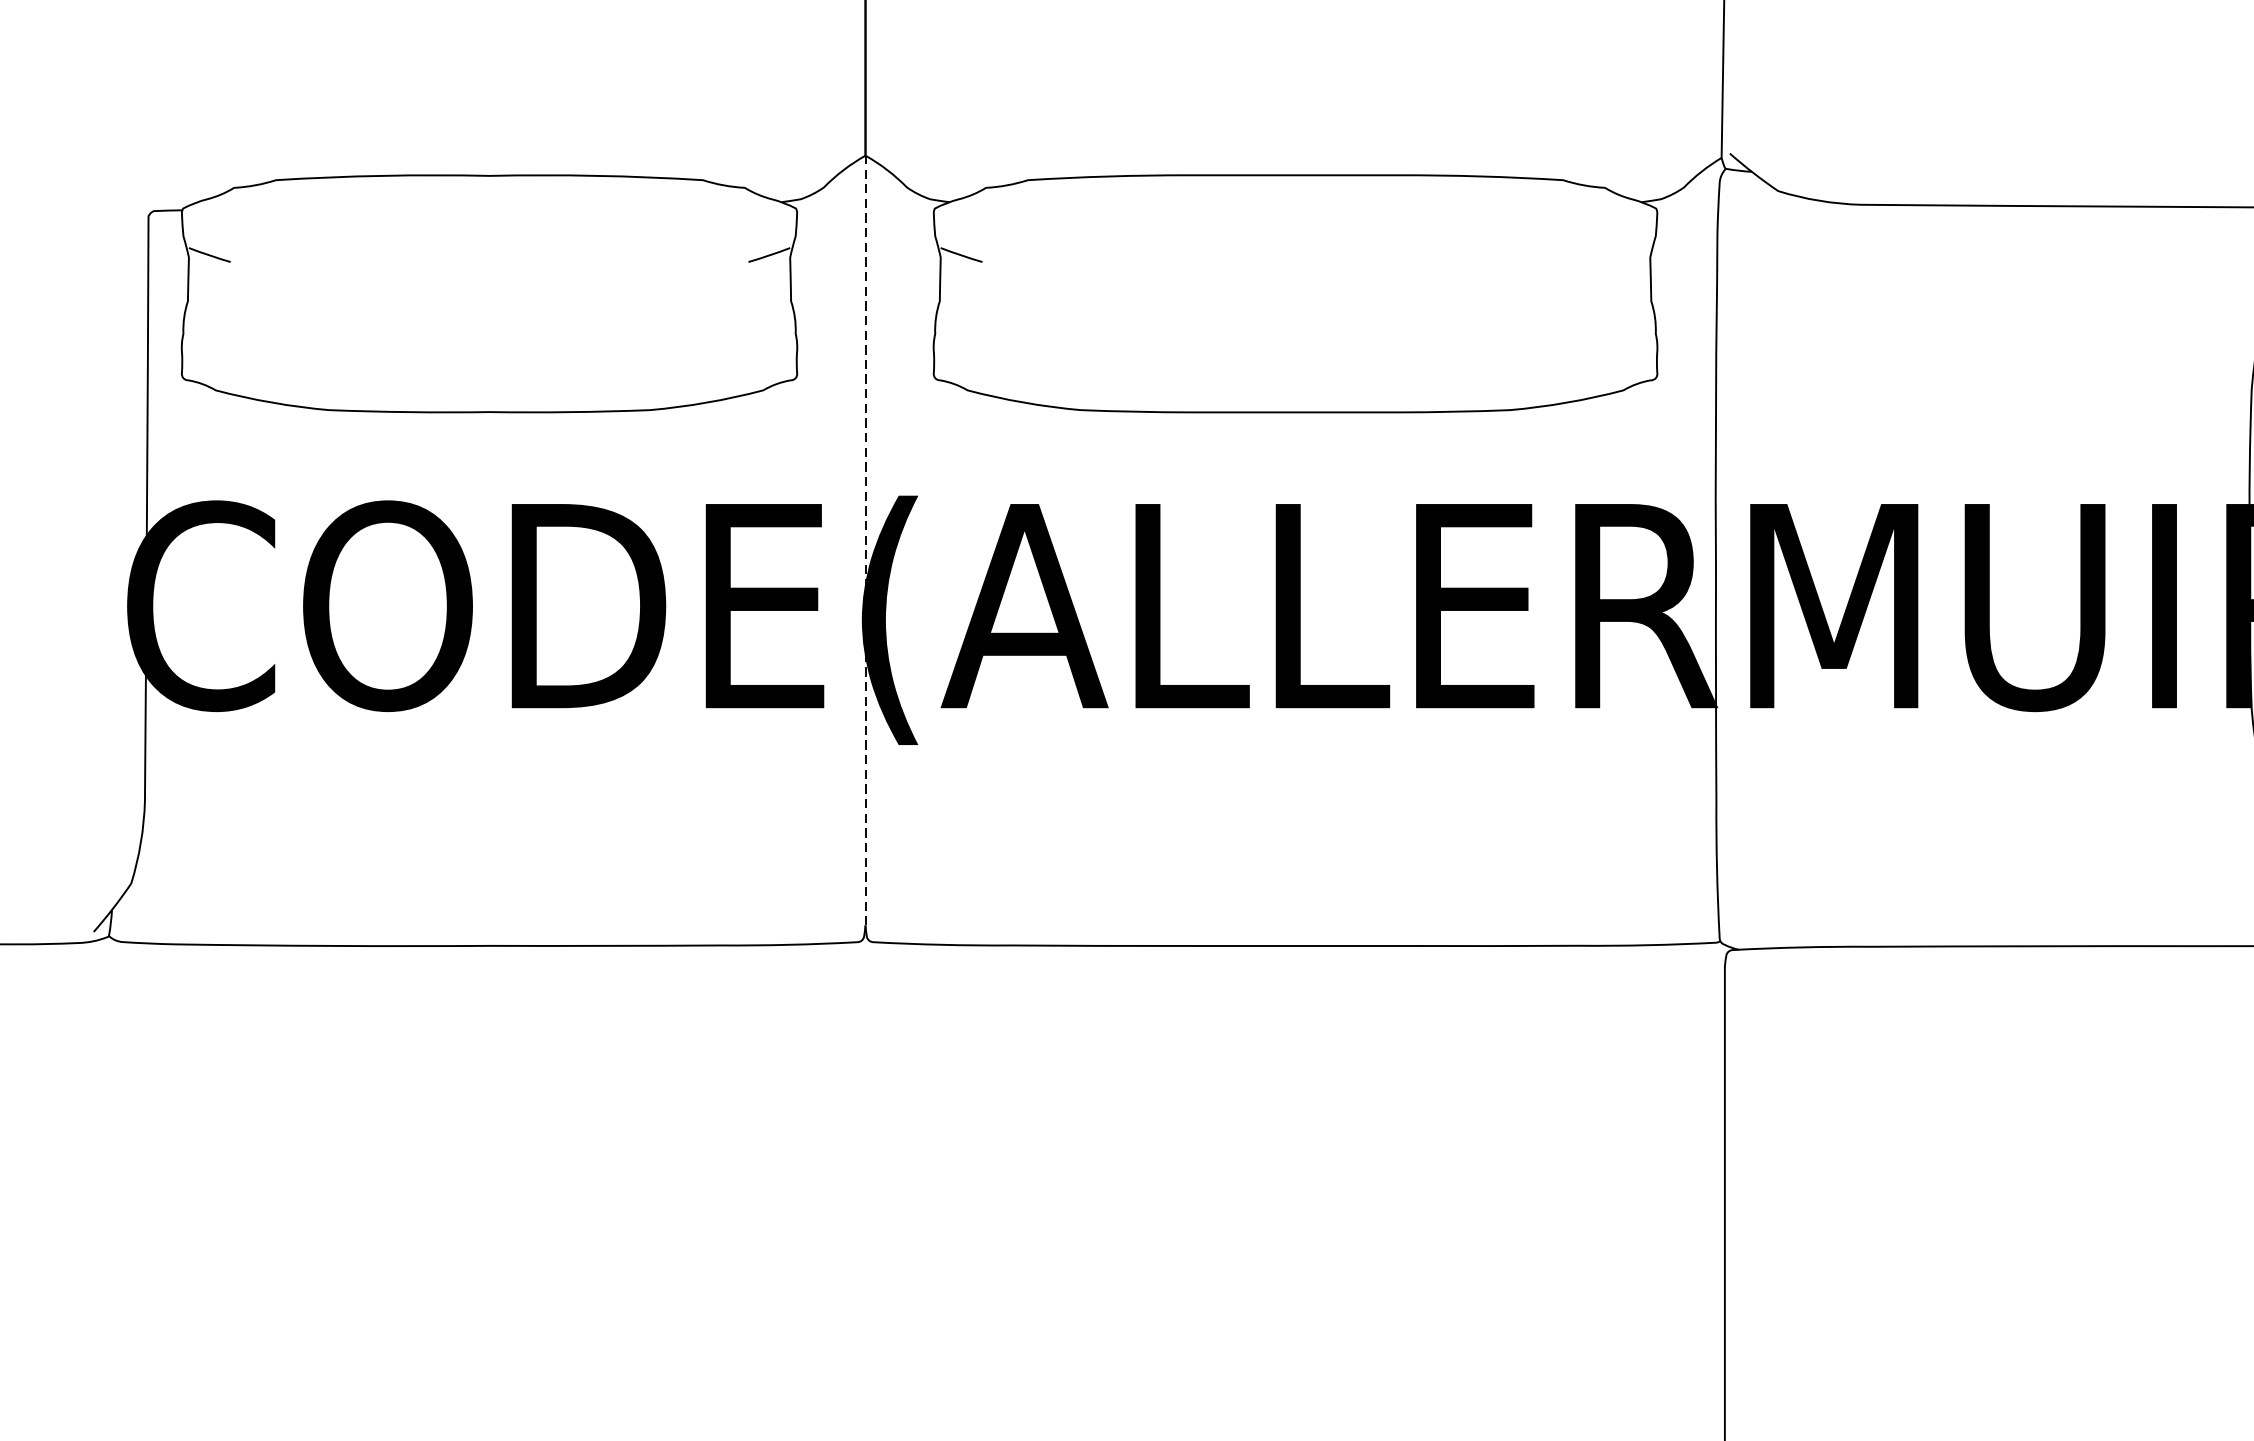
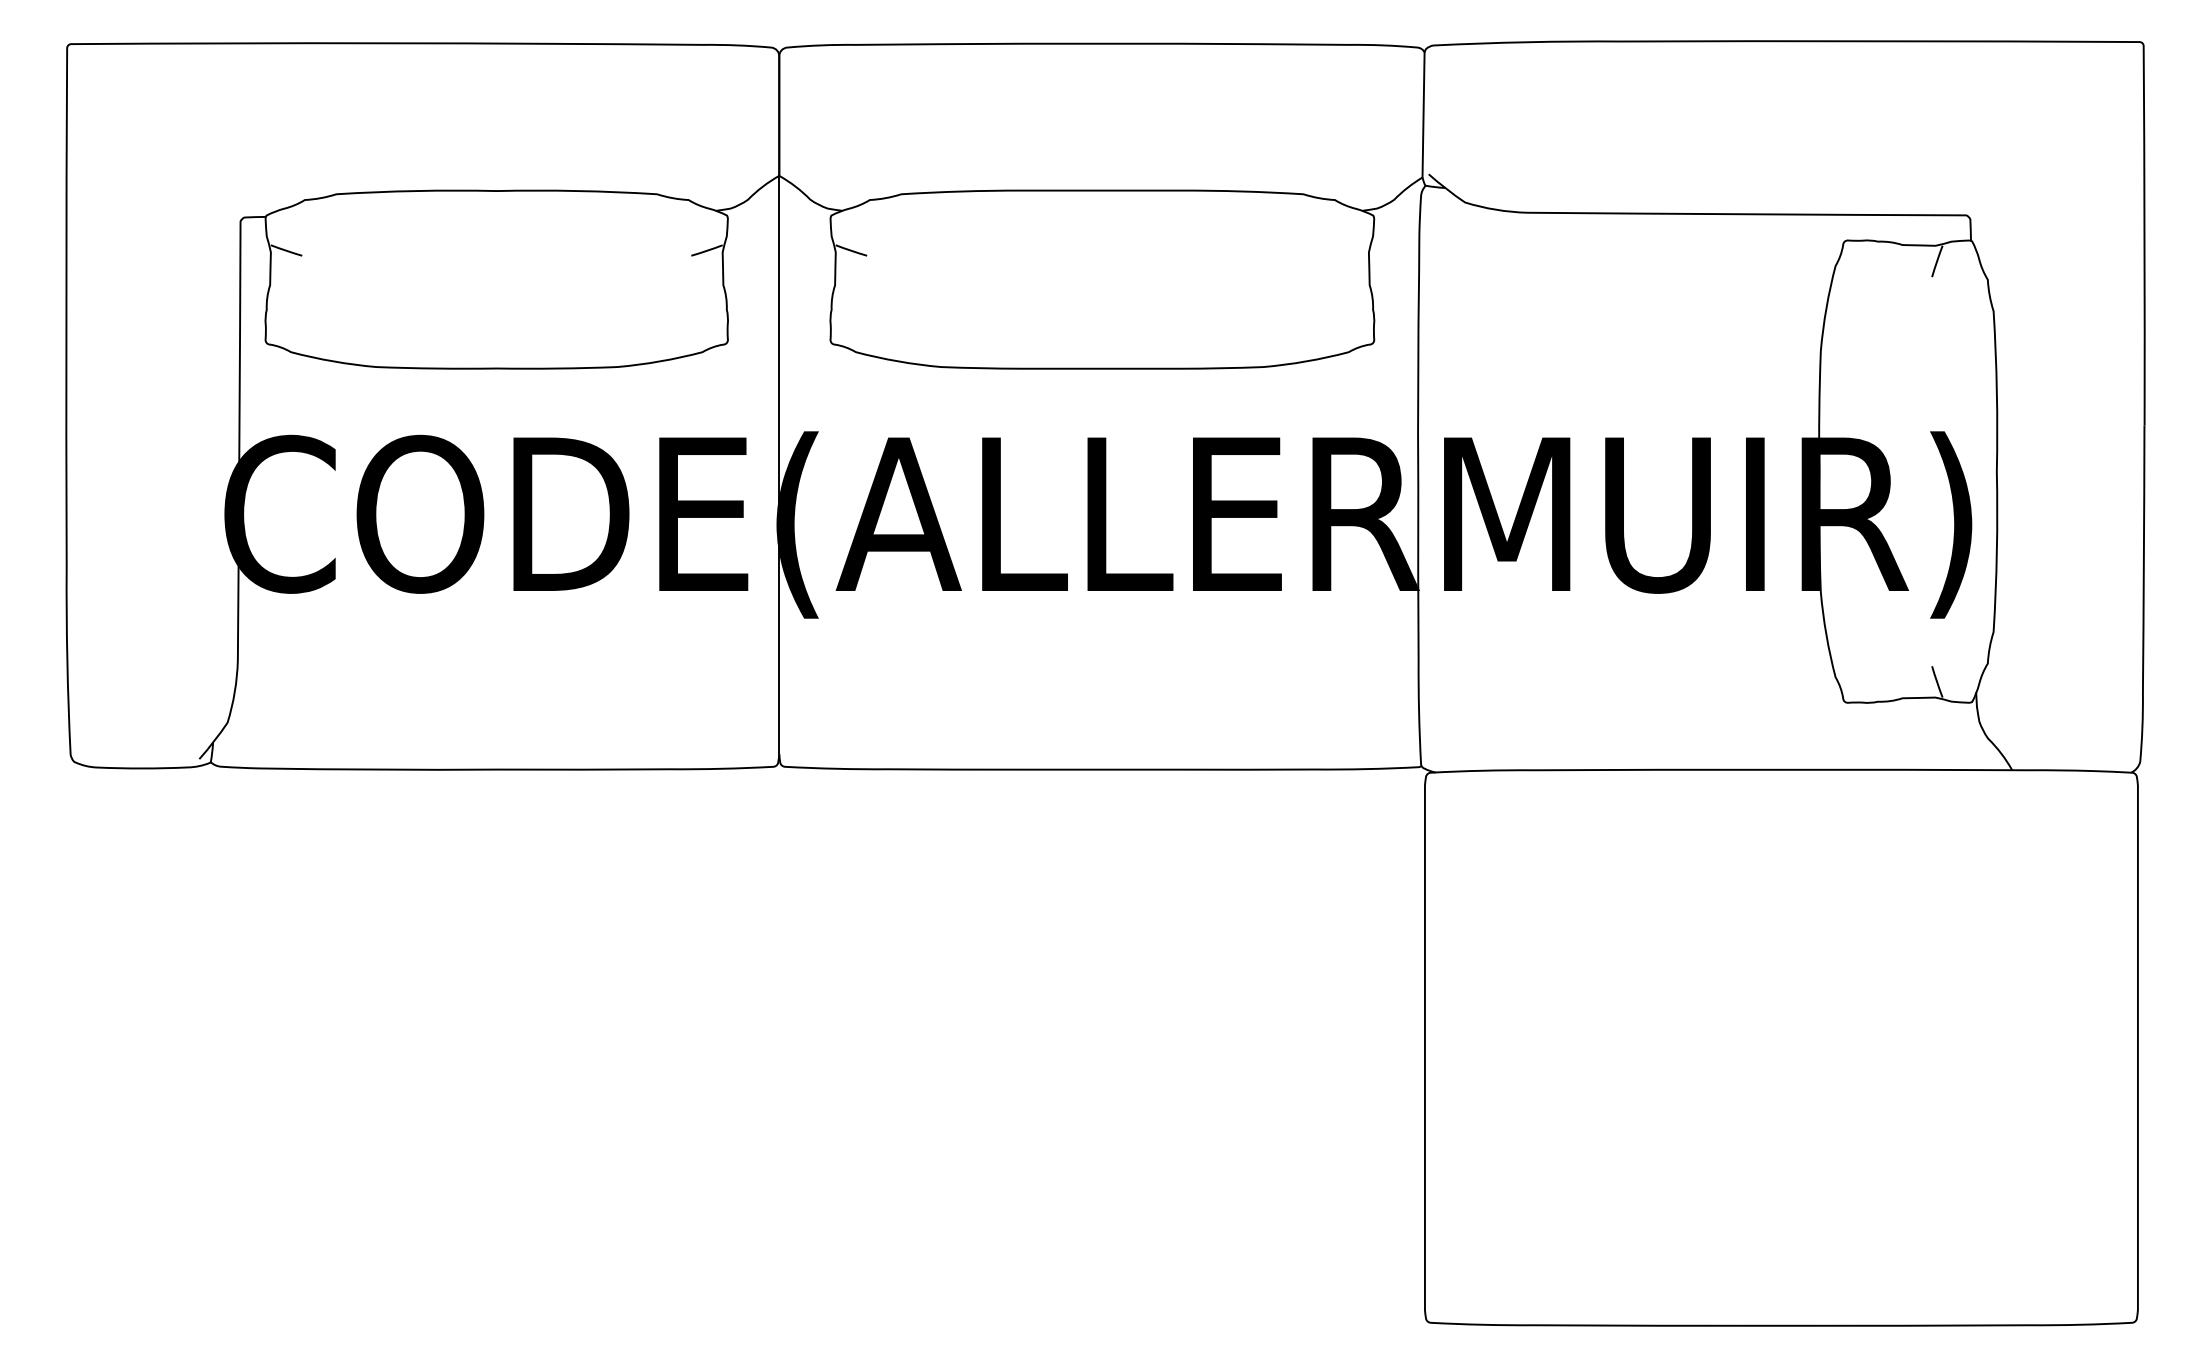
line: (865, 539) -> (779, 464), dashed -> solid

